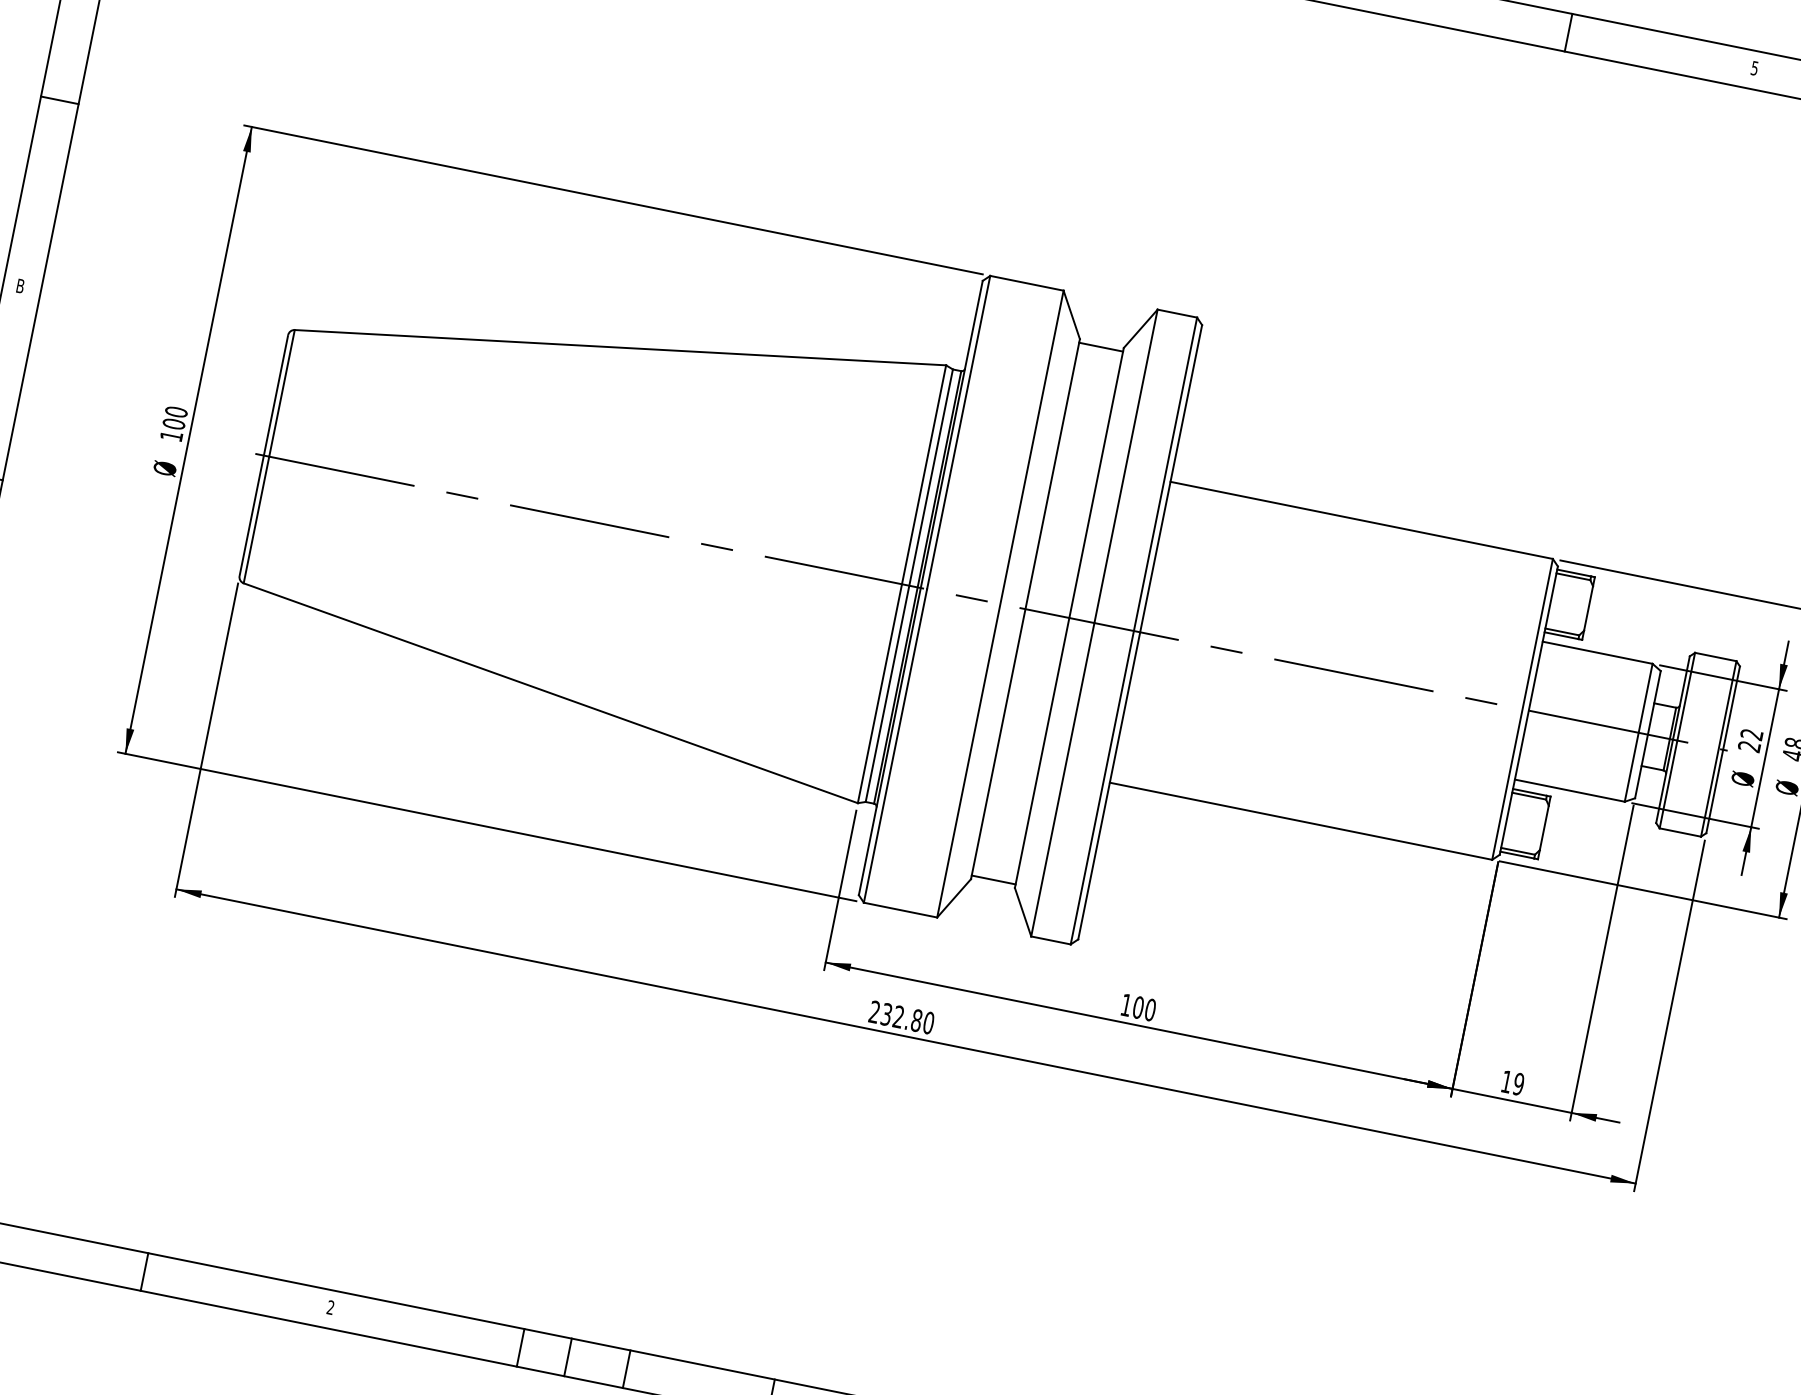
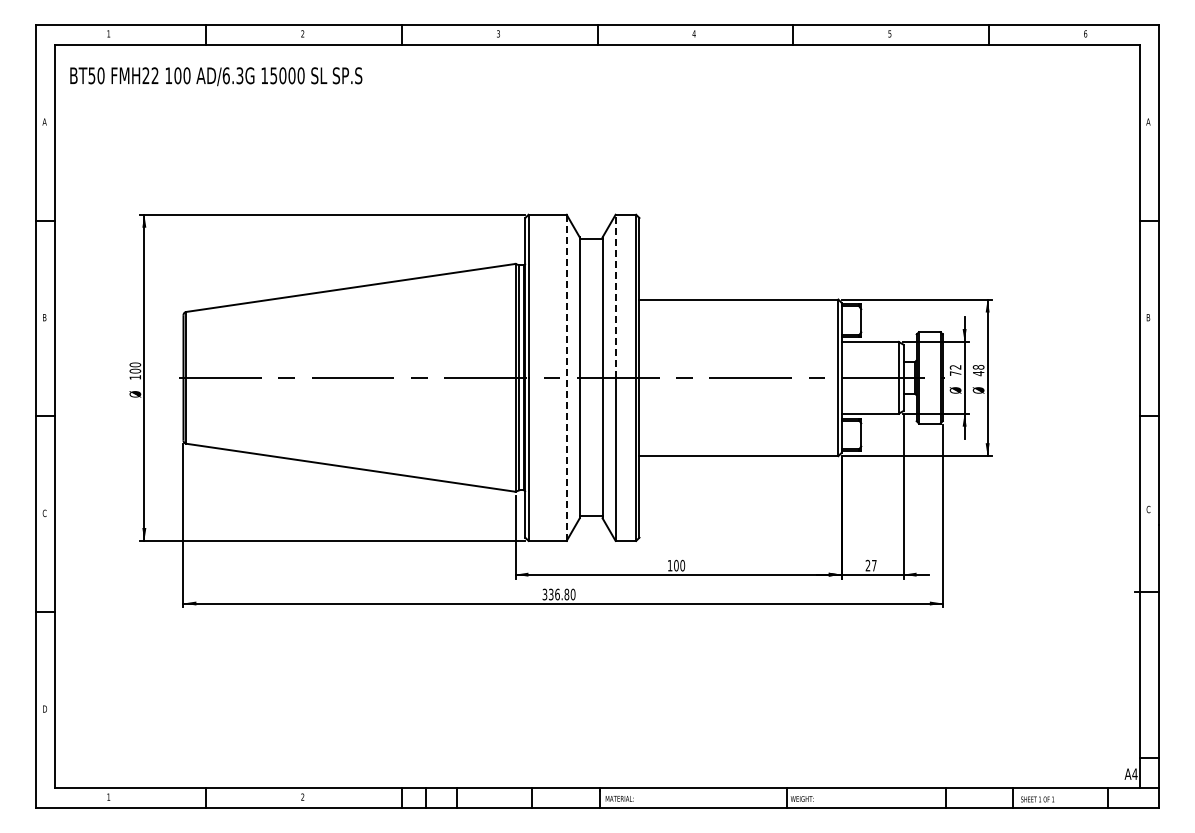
line: (1125, 466) -> (615, 296), solid -> dashed
line: (1000, 603) -> (566, 377), solid -> dashed
text: (1749, 746) -> (955, 373), 22 -> 72
text: (885, 1014) -> (550, 594), 232.80 -> 336.80
text: (1511, 1082) -> (870, 565), 19 -> 27

